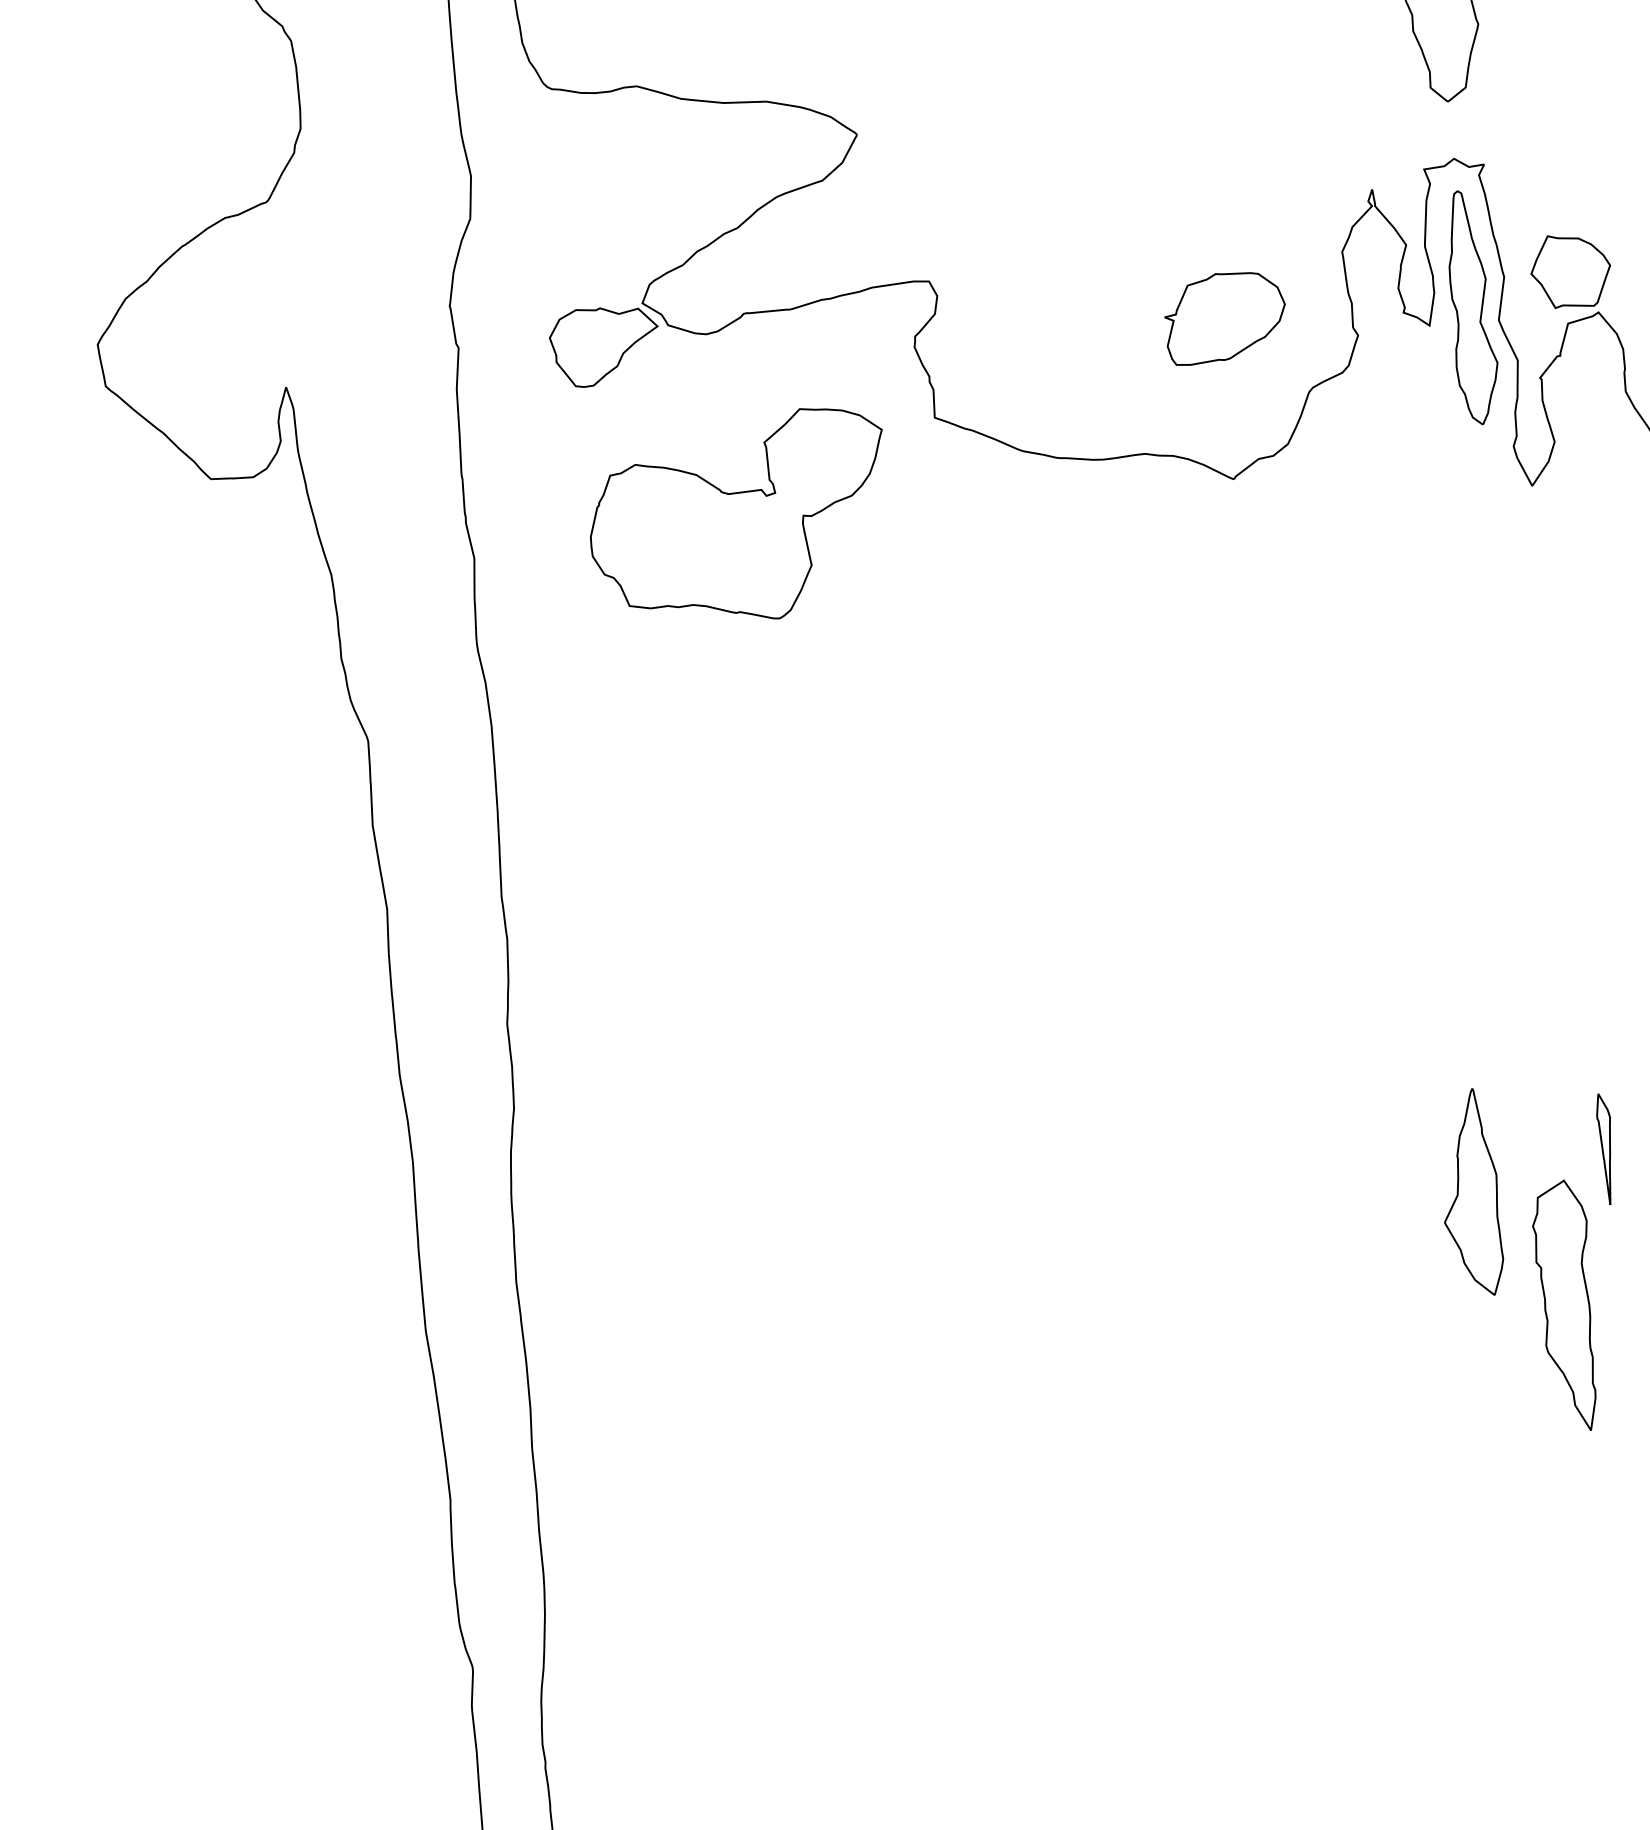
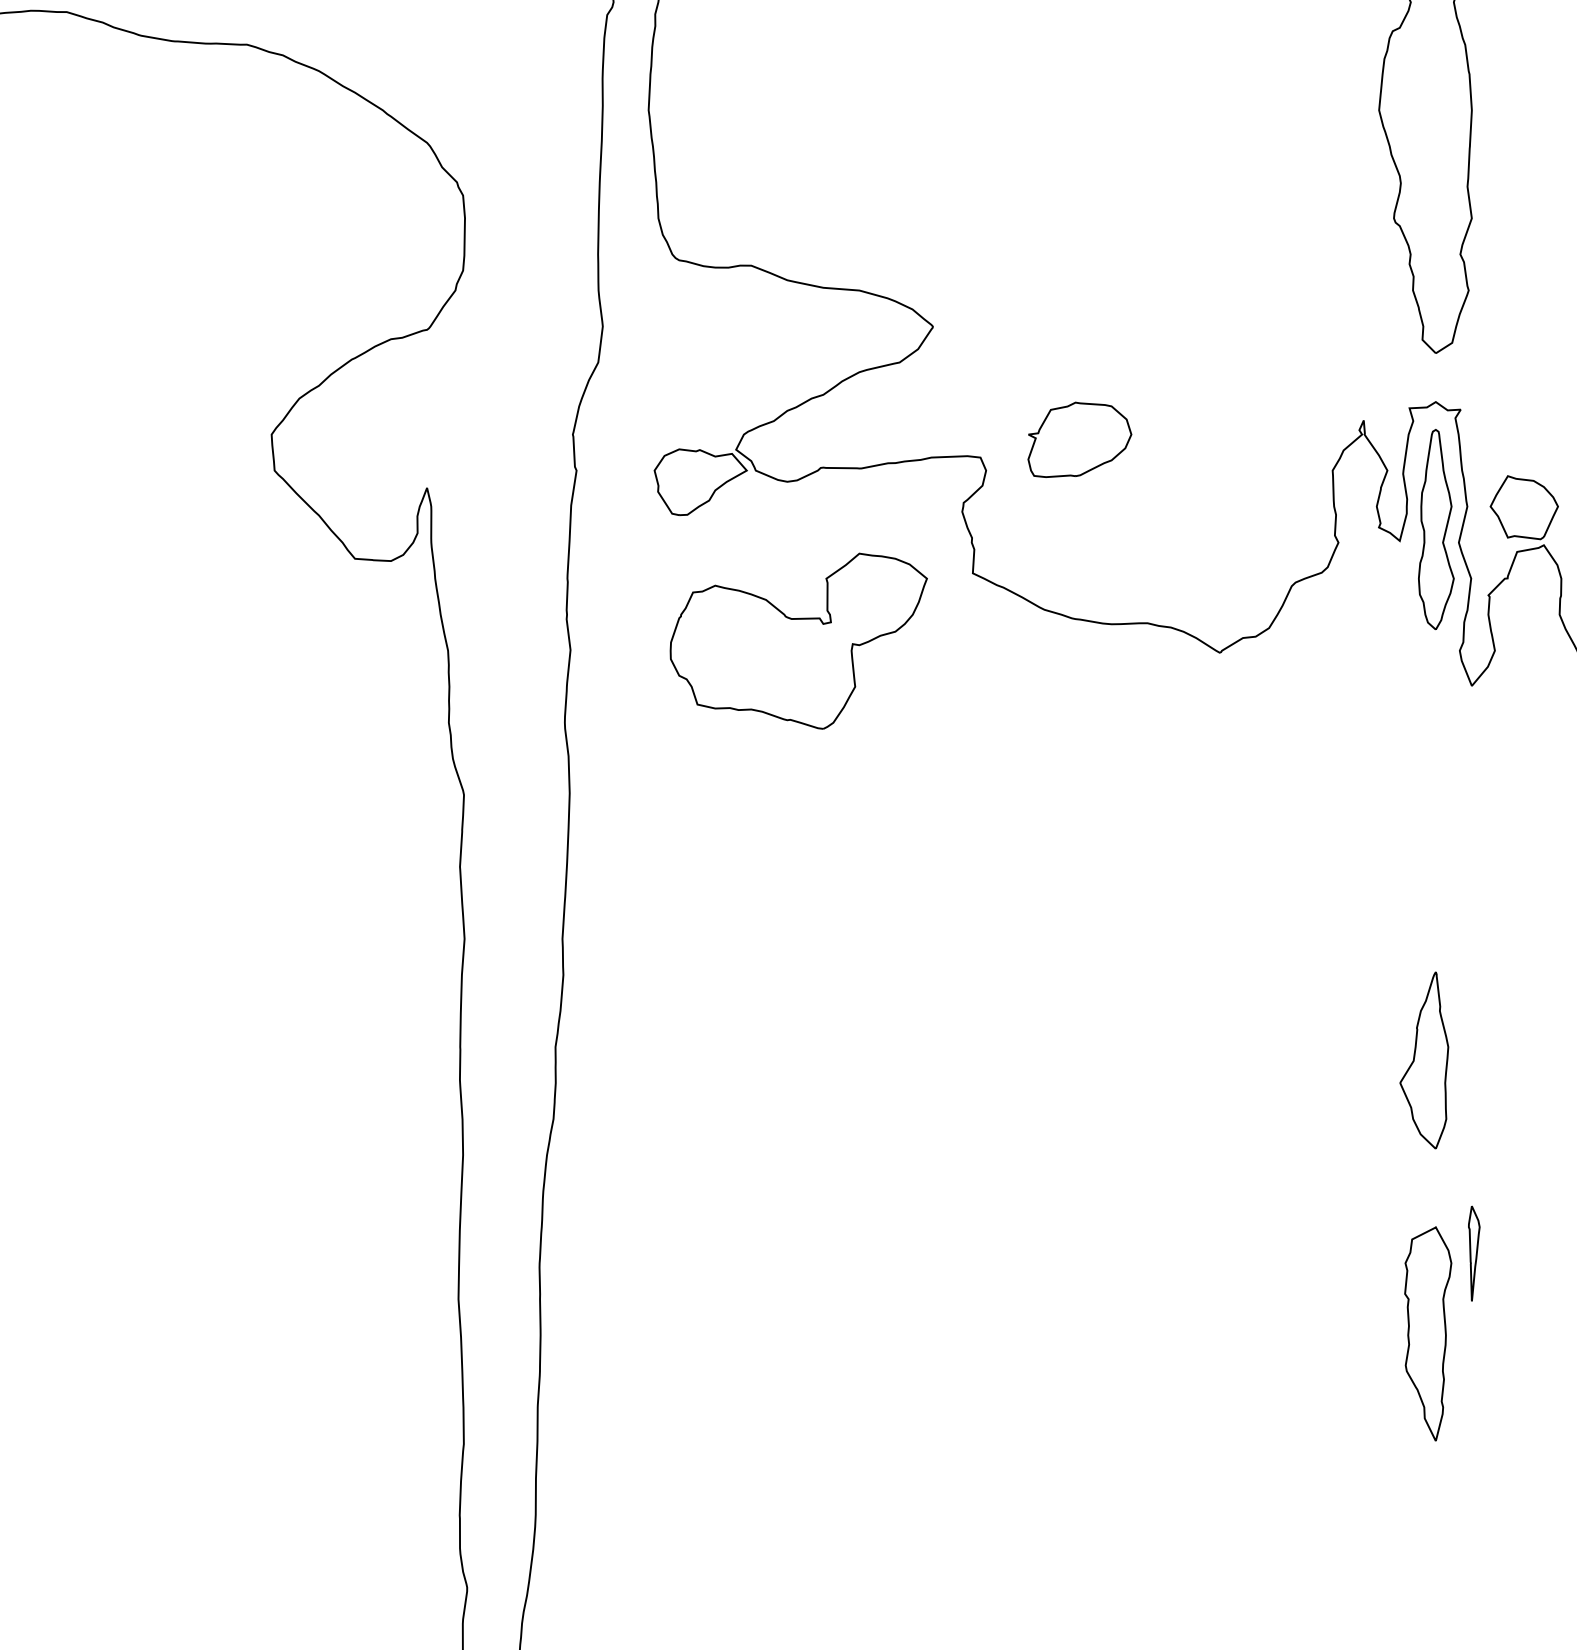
part: (1224, 316) -> (1079, 439), moved
part: (1470, 1193) -> (1424, 1060), moved
part: (1568, 1305) -> (1428, 1333), moved

